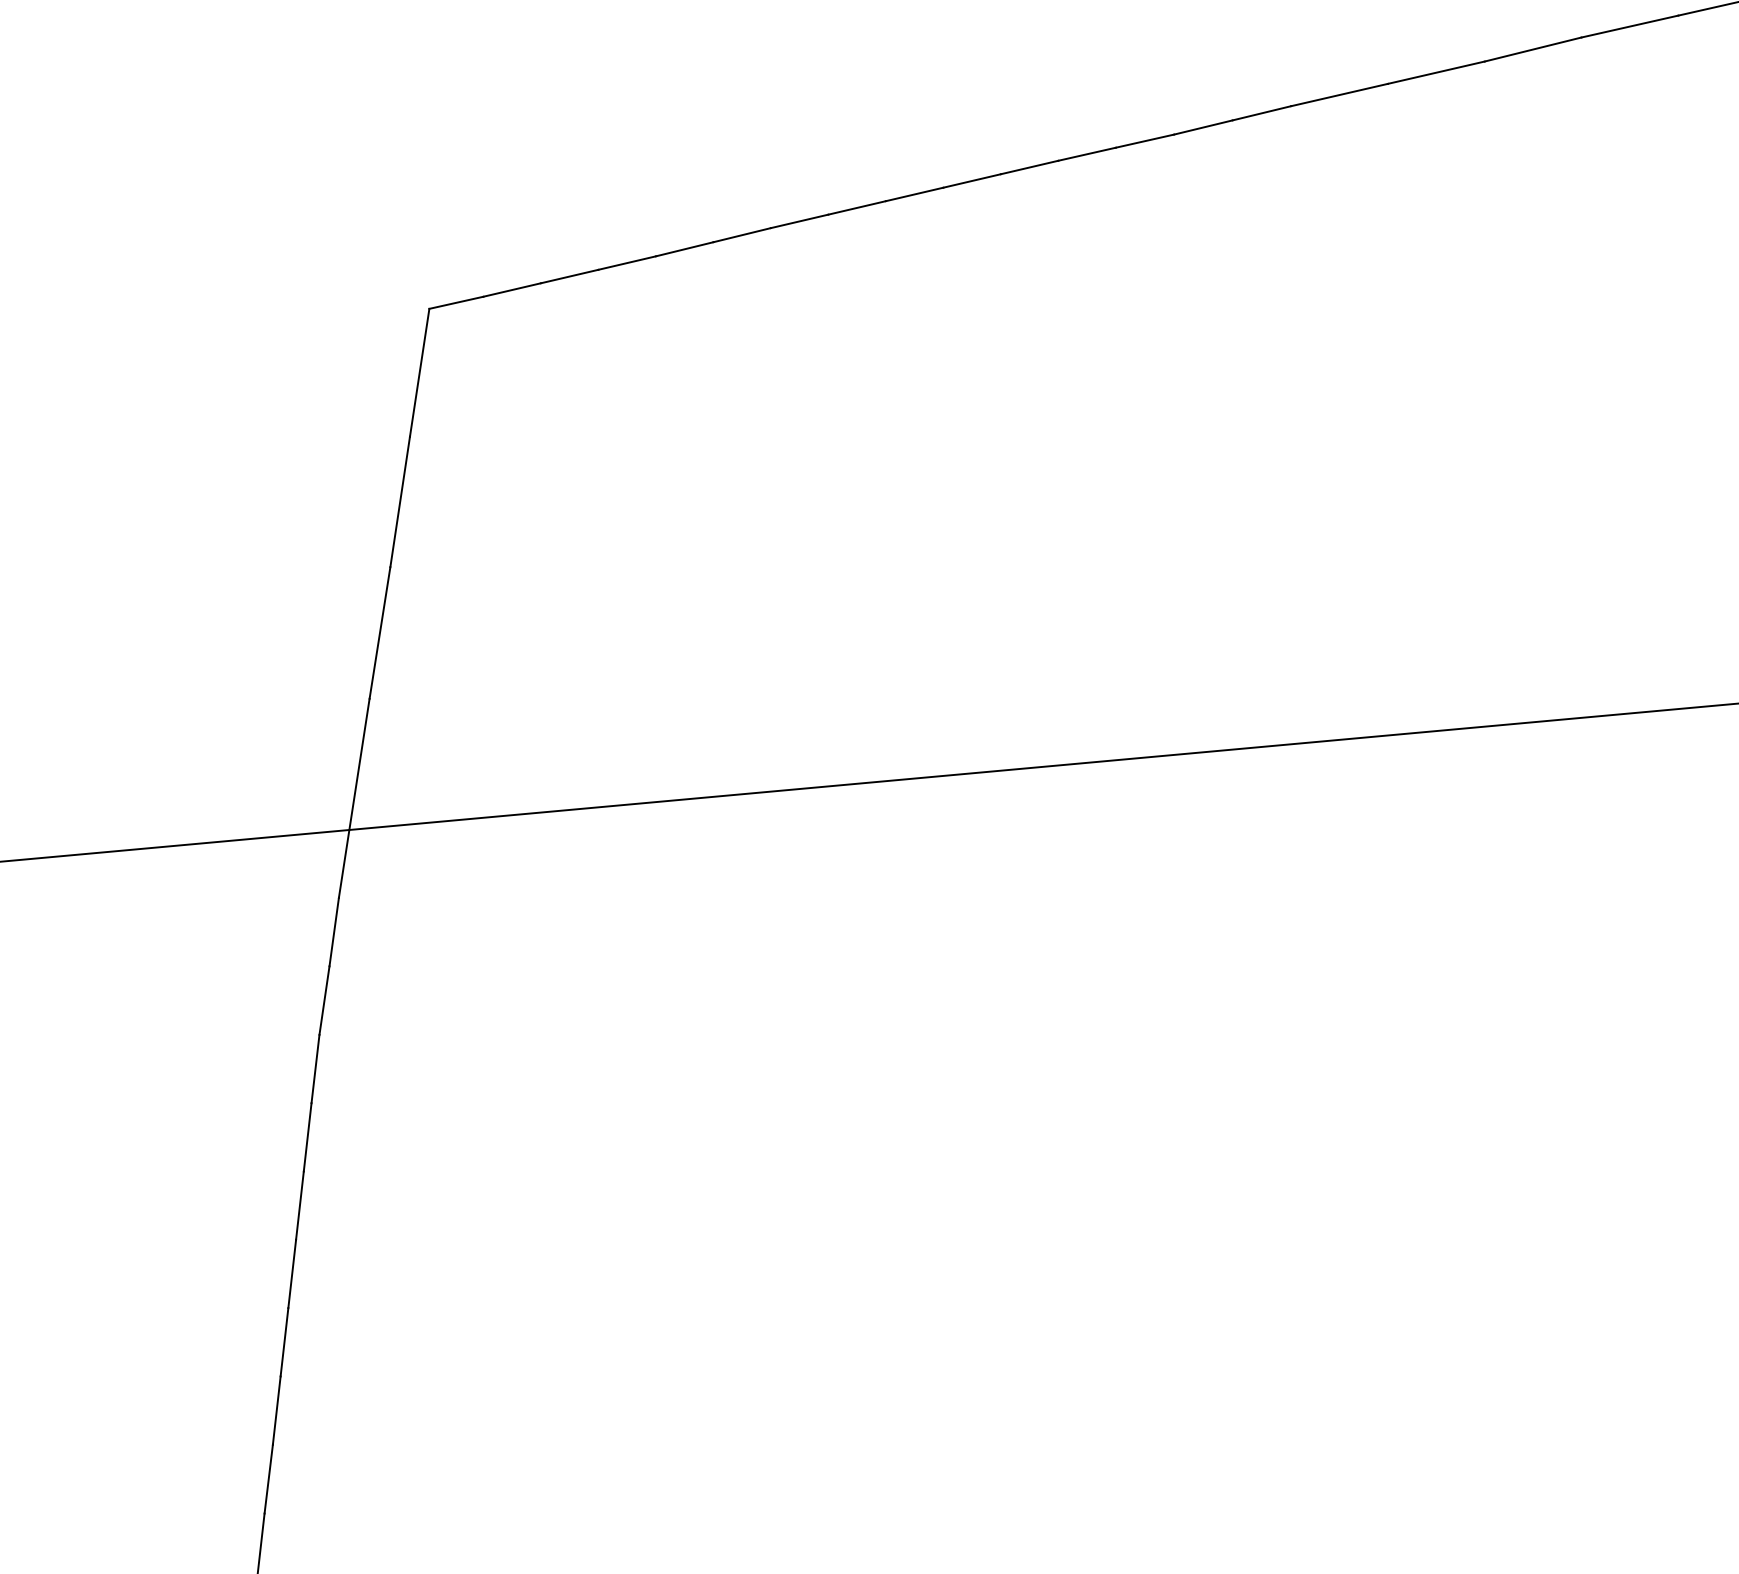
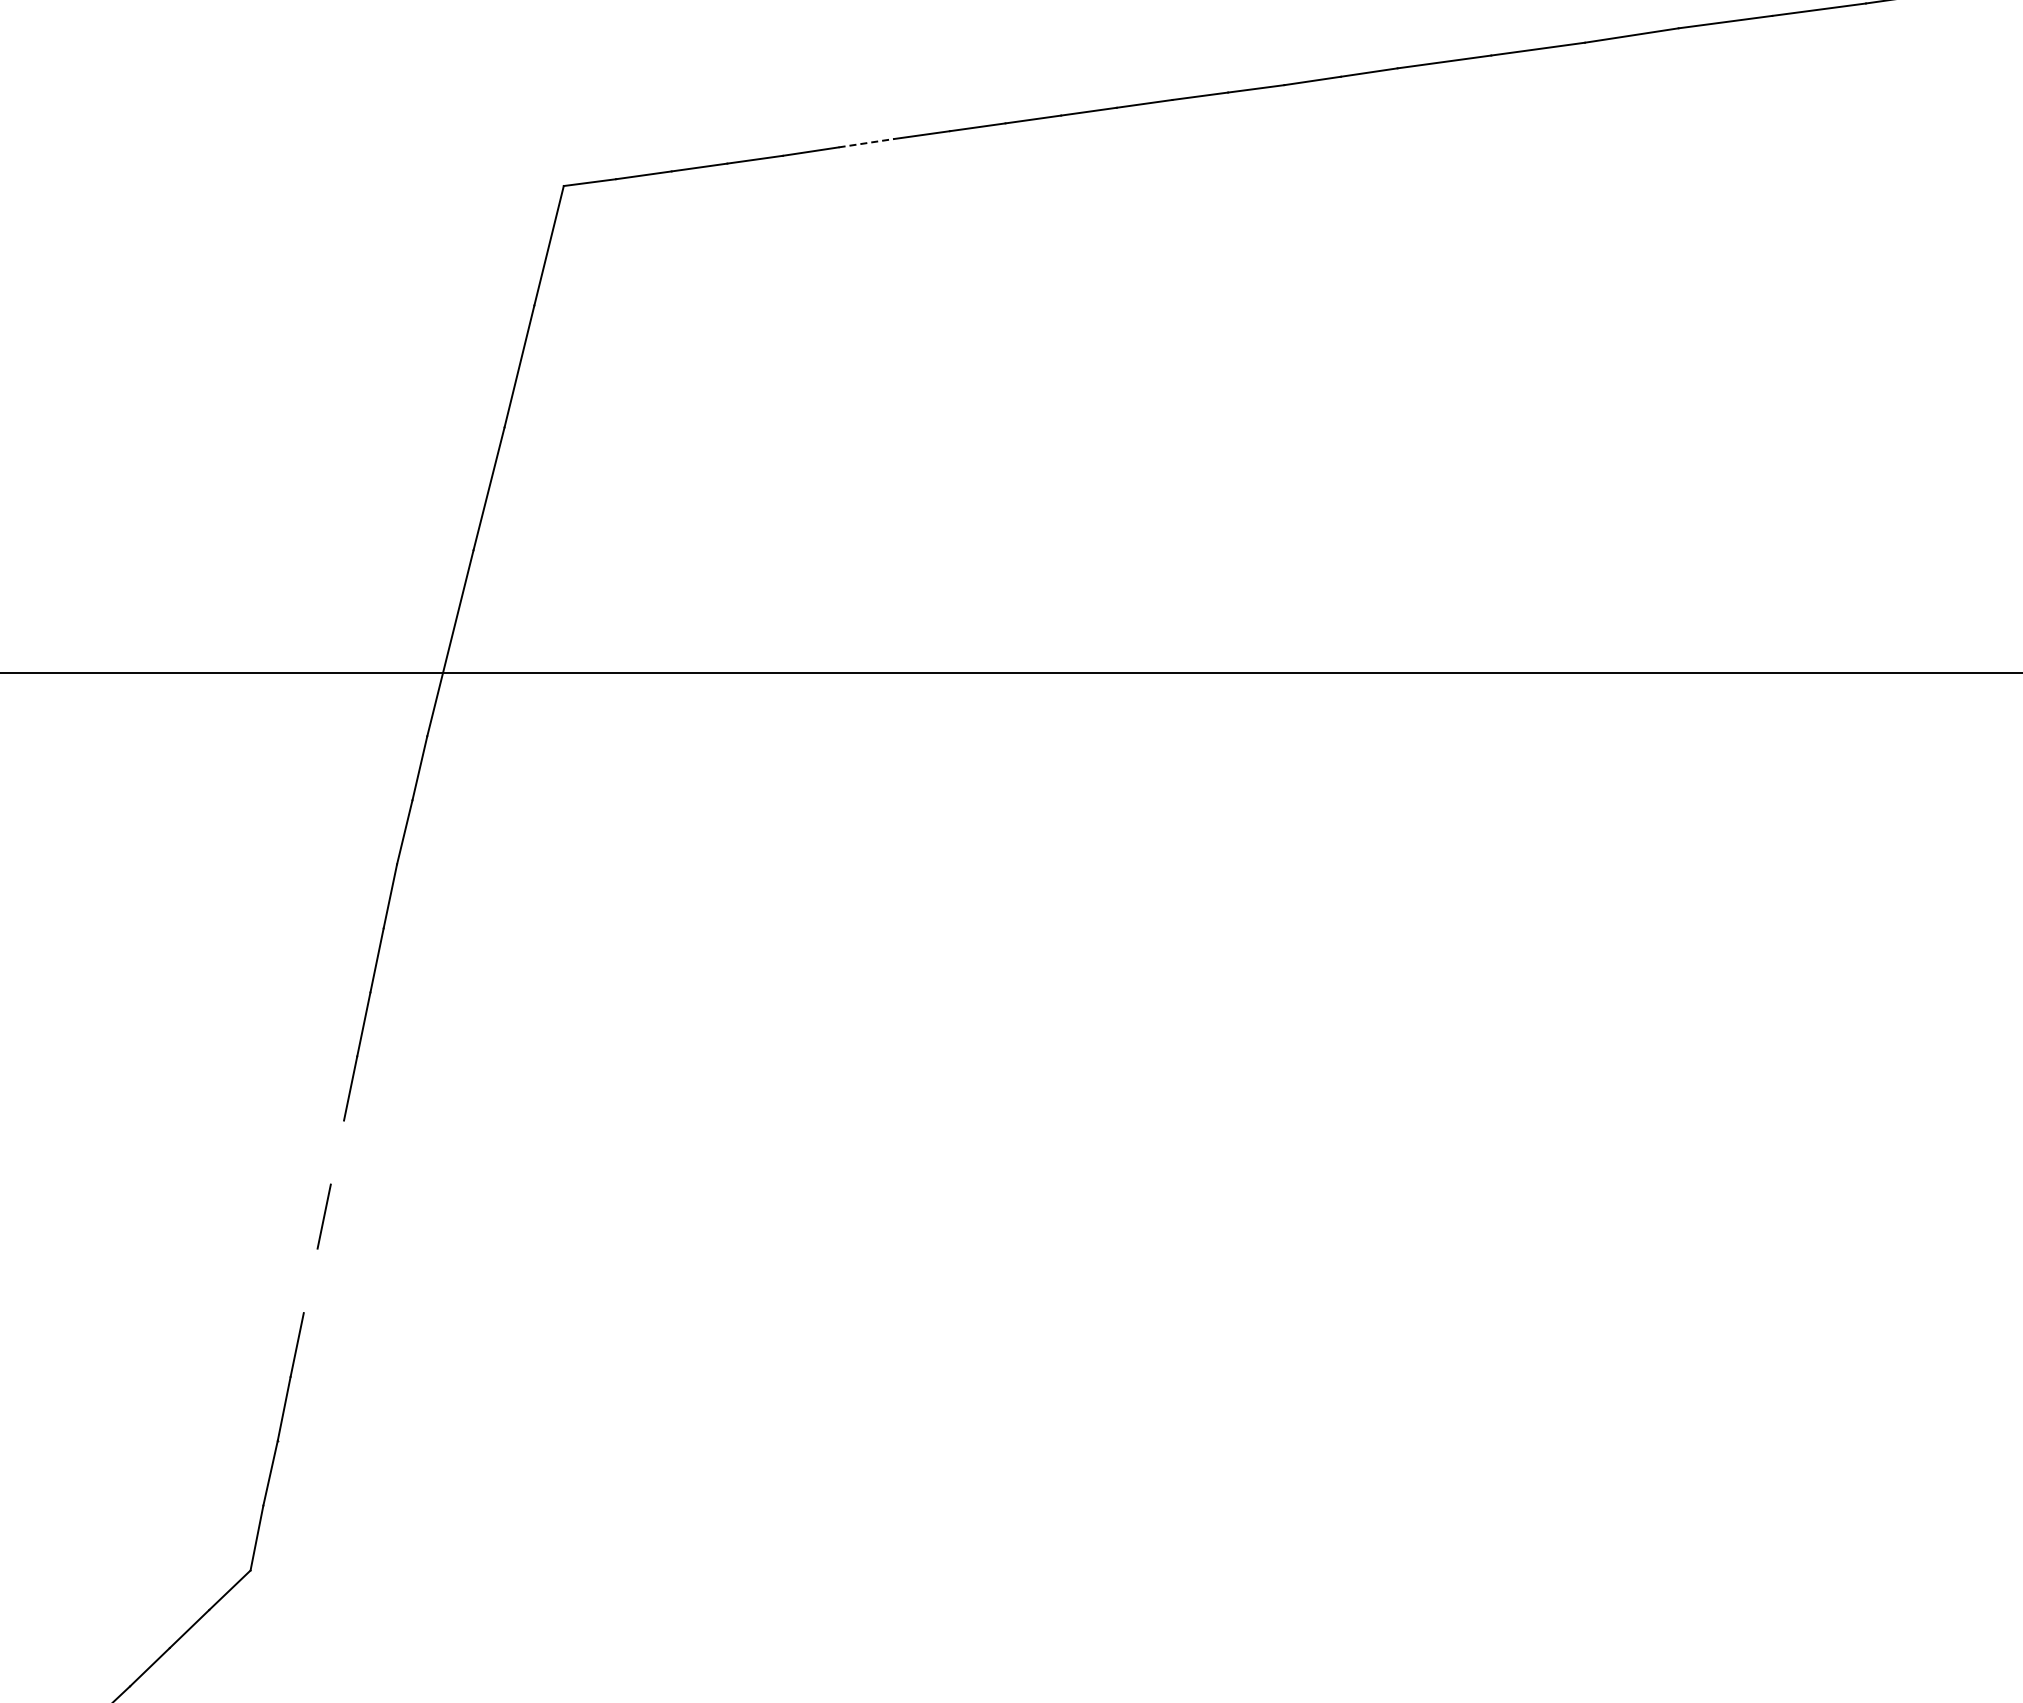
line: (742, 235) -> (866, 143), solid -> dashed
line: (284, 1342) -> (337, 1152), removed
line: (268, 1478) -> (310, 1280), removed

